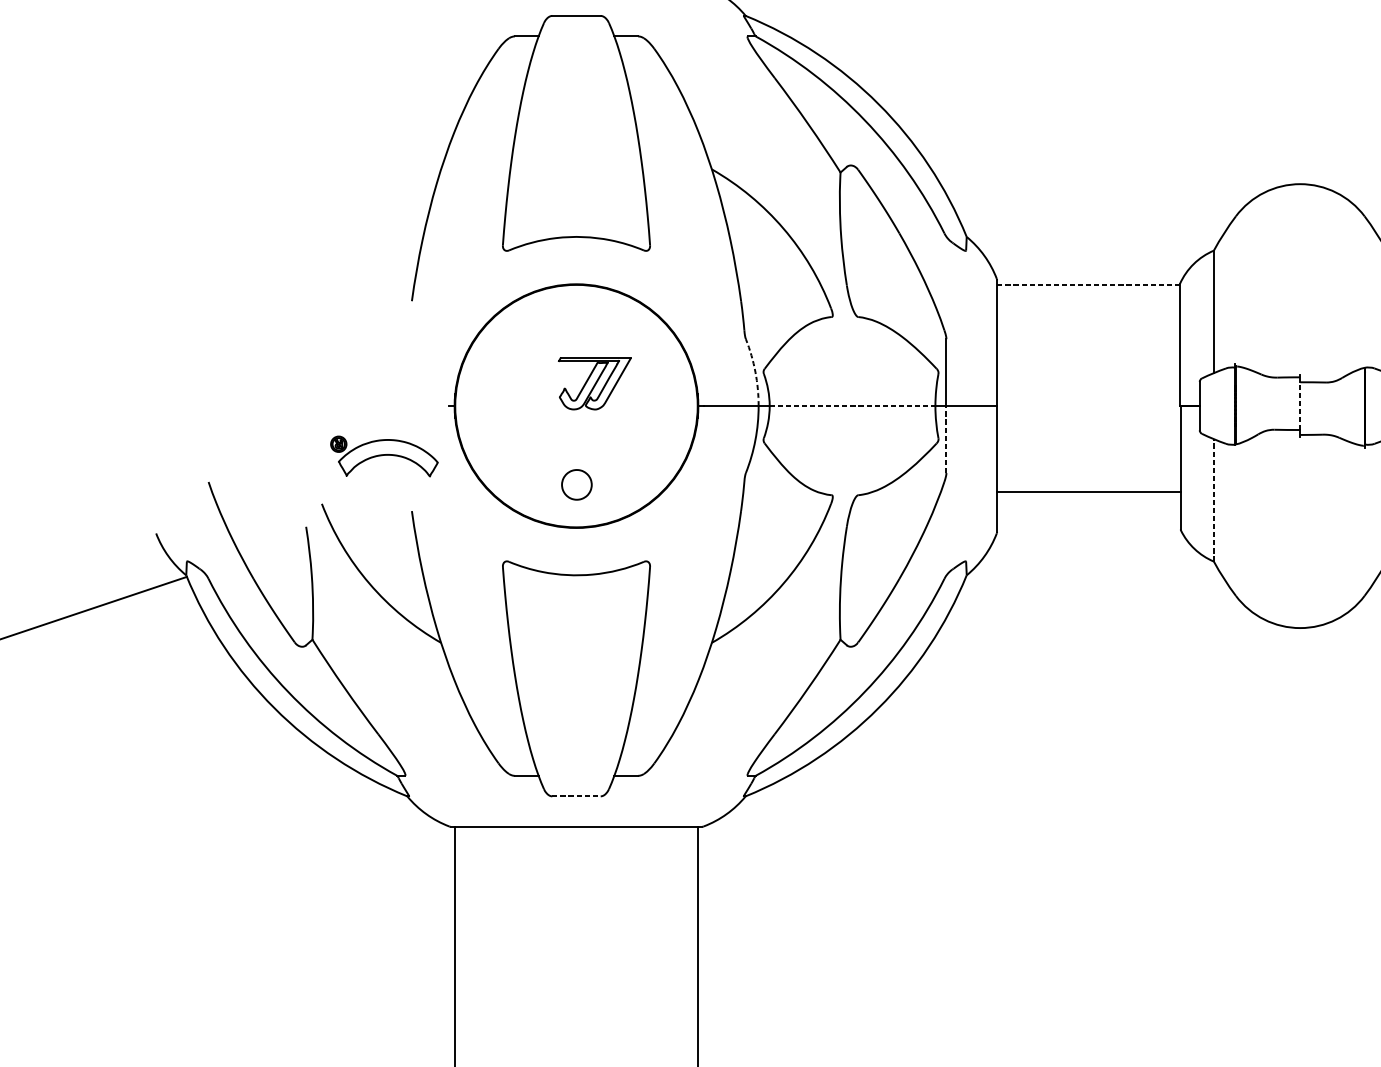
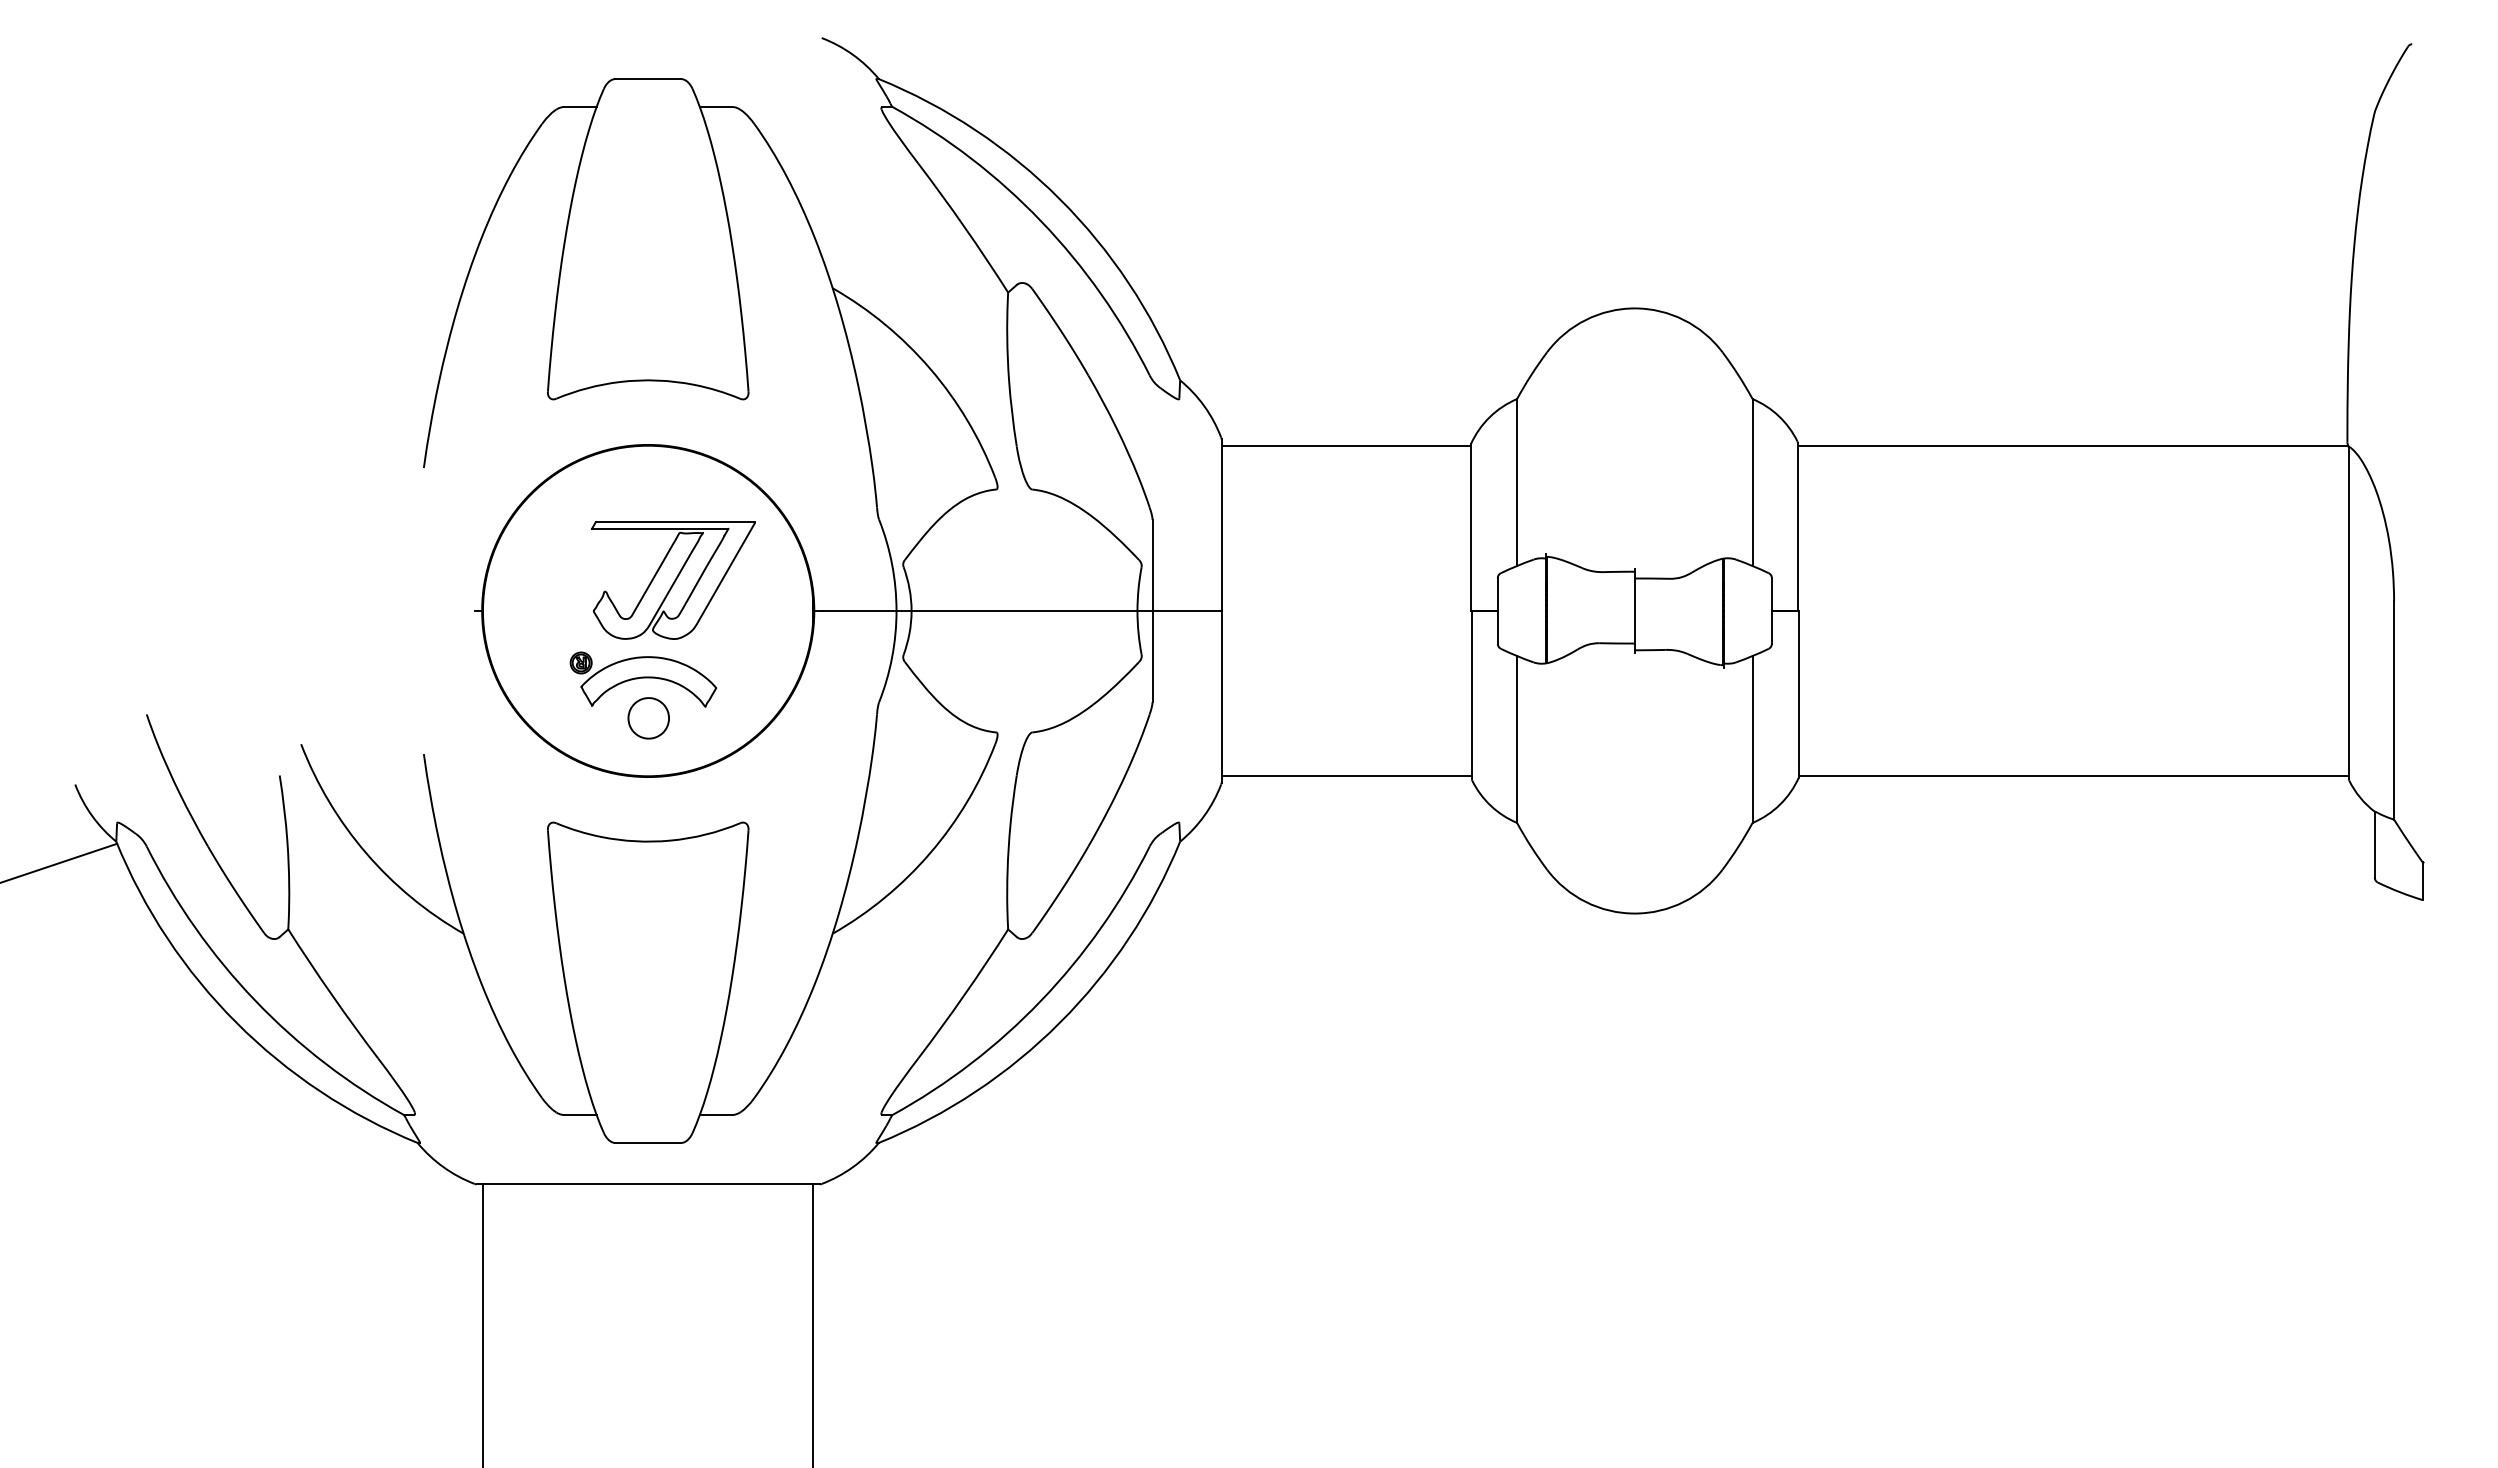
line: (1088, 284) -> (1346, 445), dashed -> solid
arc: (755, 372) -> (892, 564), dashed -> solid
part: (594, 383) -> (672, 580), size x1.67
line: (852, 406) -> (1024, 611), dashed -> solid
line: (1300, 406) -> (1634, 611), dashed -> solid
line: (946, 439) -> (1152, 656), dashed -> solid
part: (383, 456) -> (642, 679), moved
line: (1088, 492) -> (1346, 776), moved
line: (1214, 500) -> (1517, 739), dashed -> solid
line: (576, 796) -> (648, 1142), dashed -> solid

